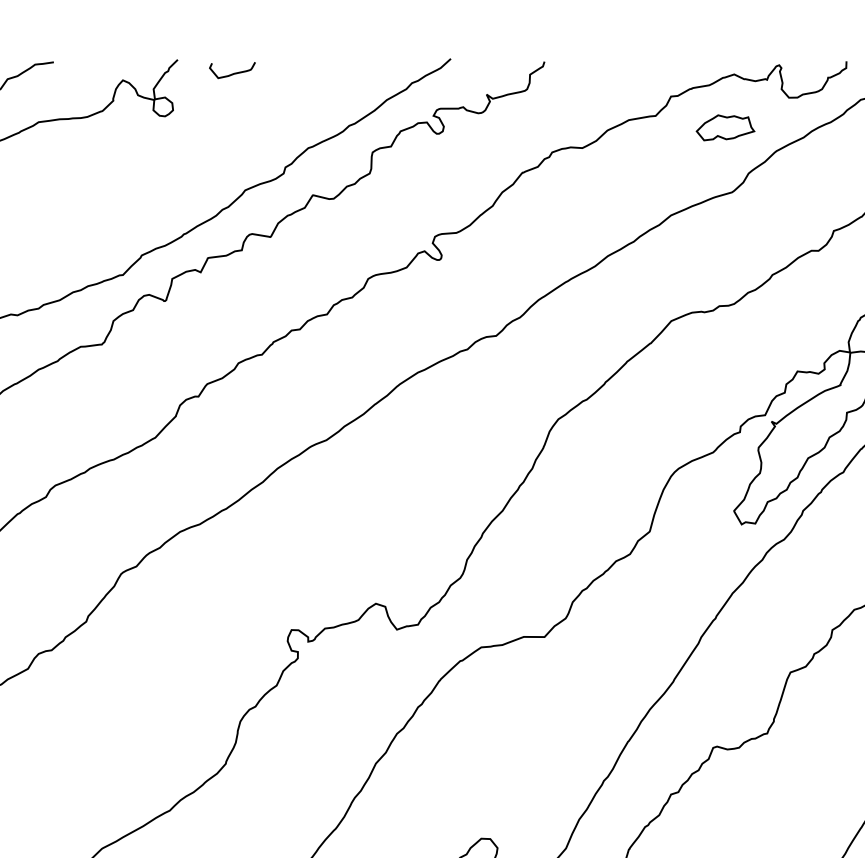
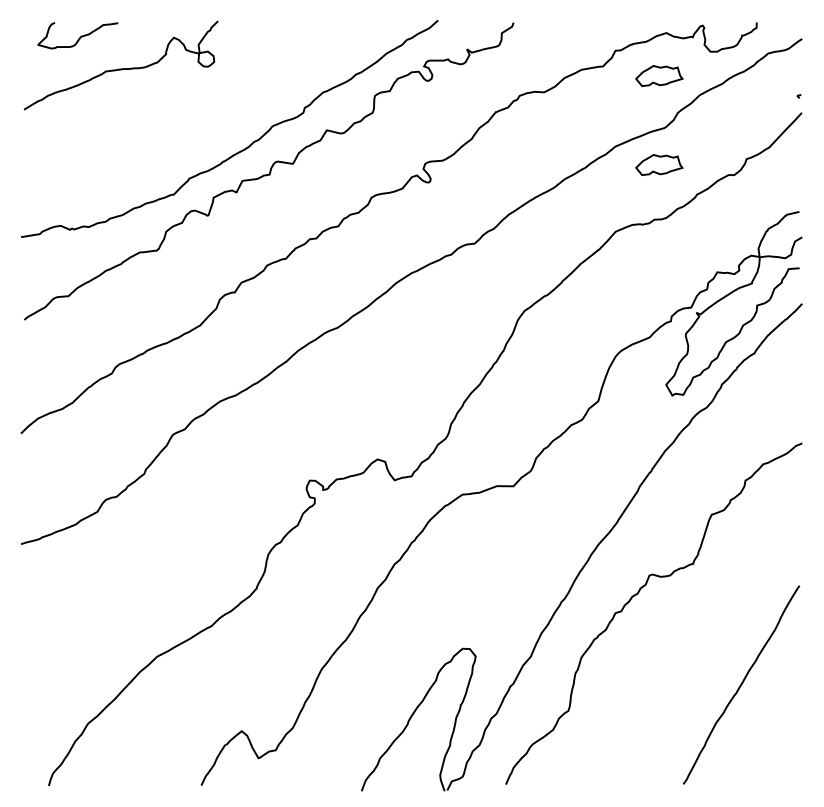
curve: (232, 72) -> (262, 31), removed
part: (725, 237) -> (659, 164), added

